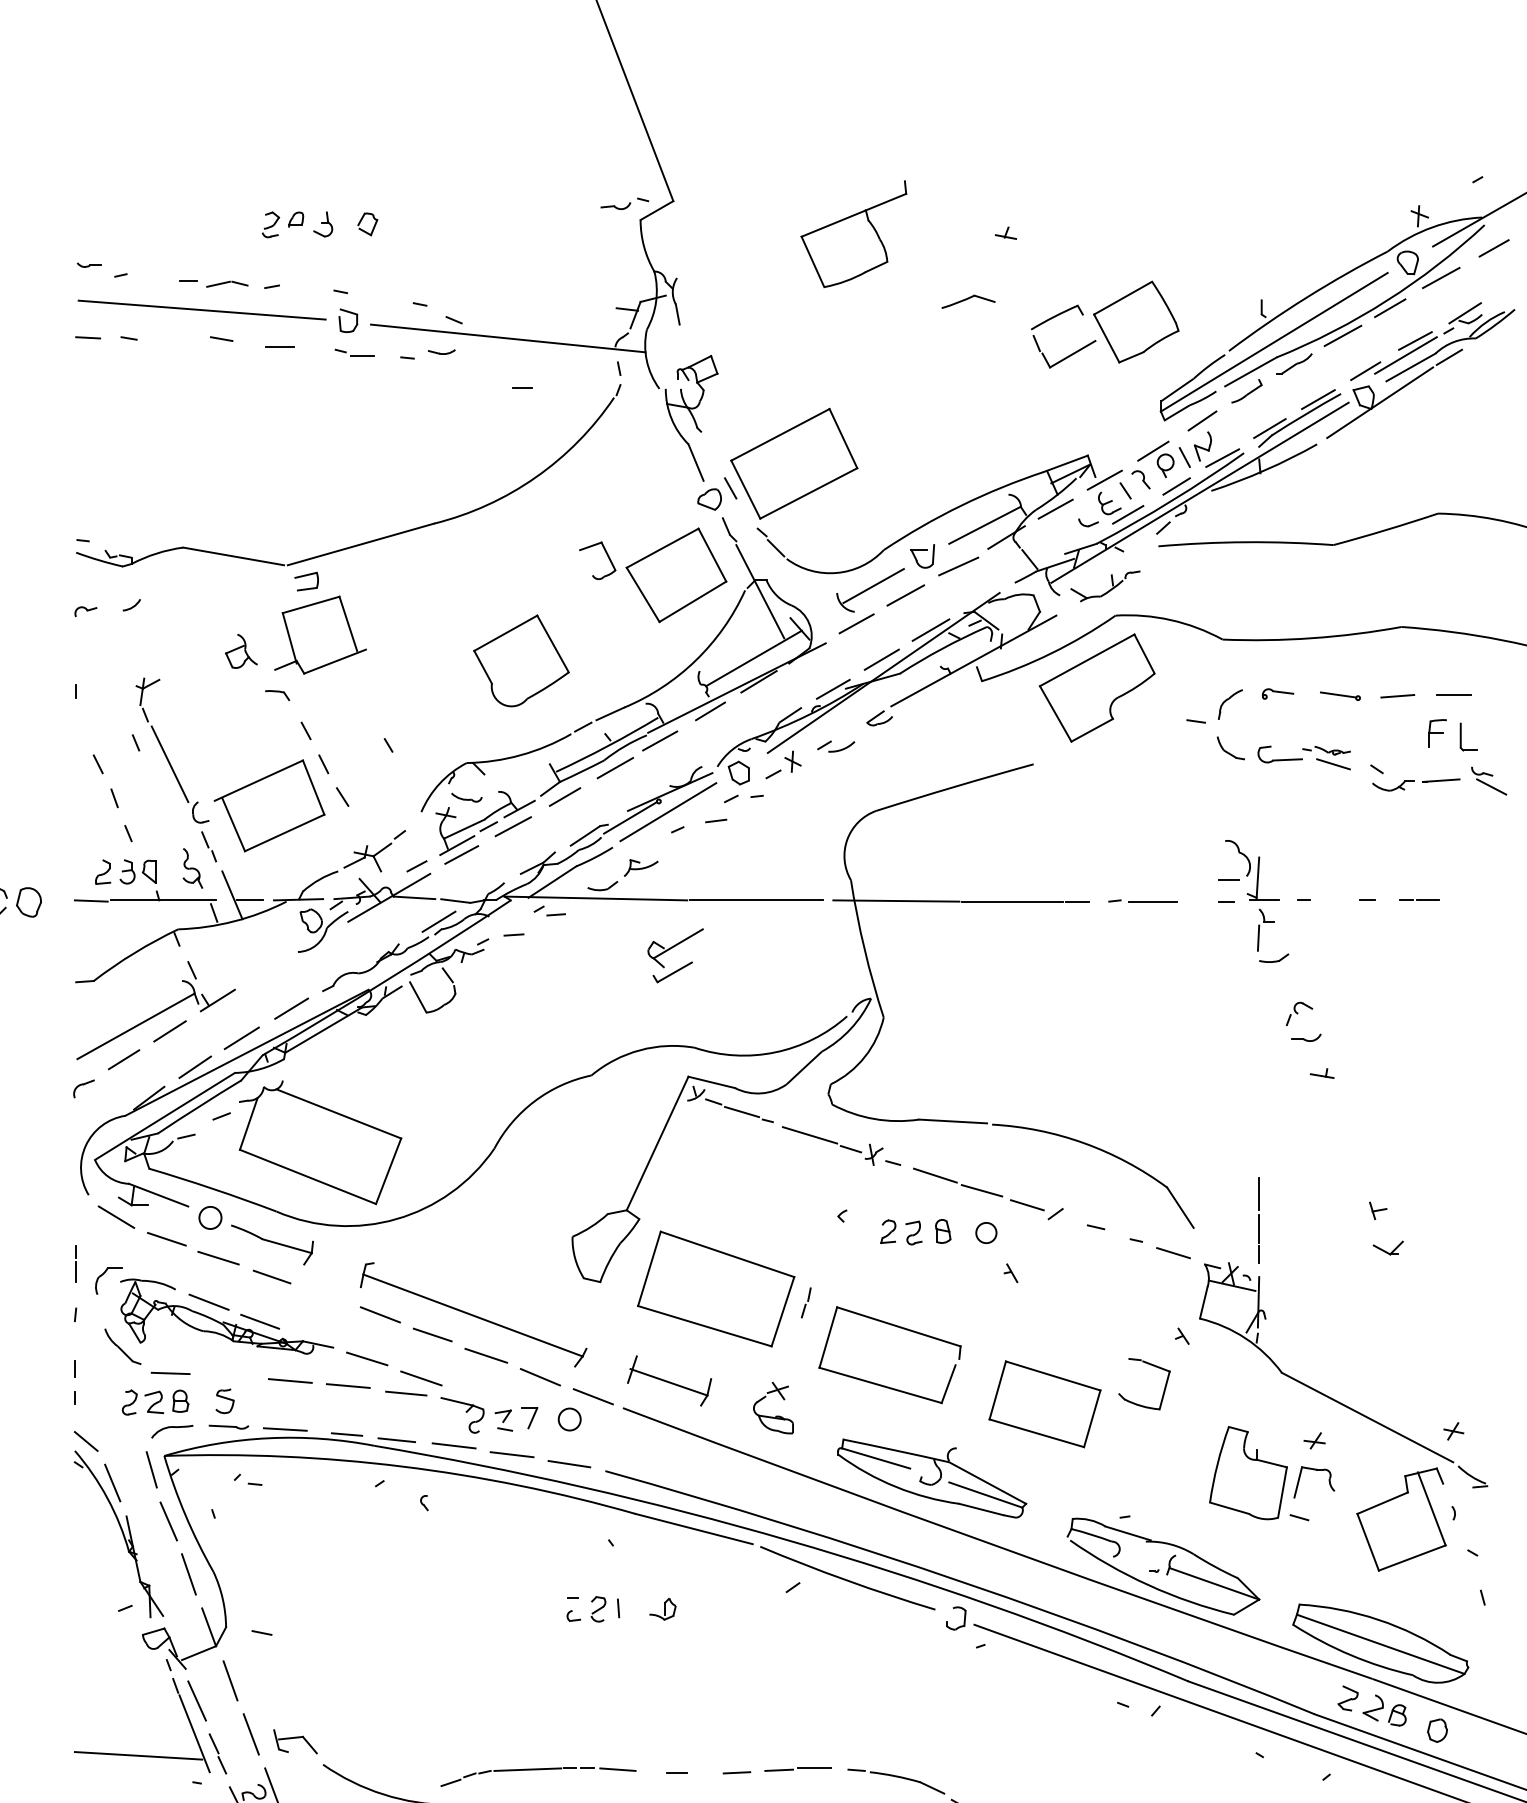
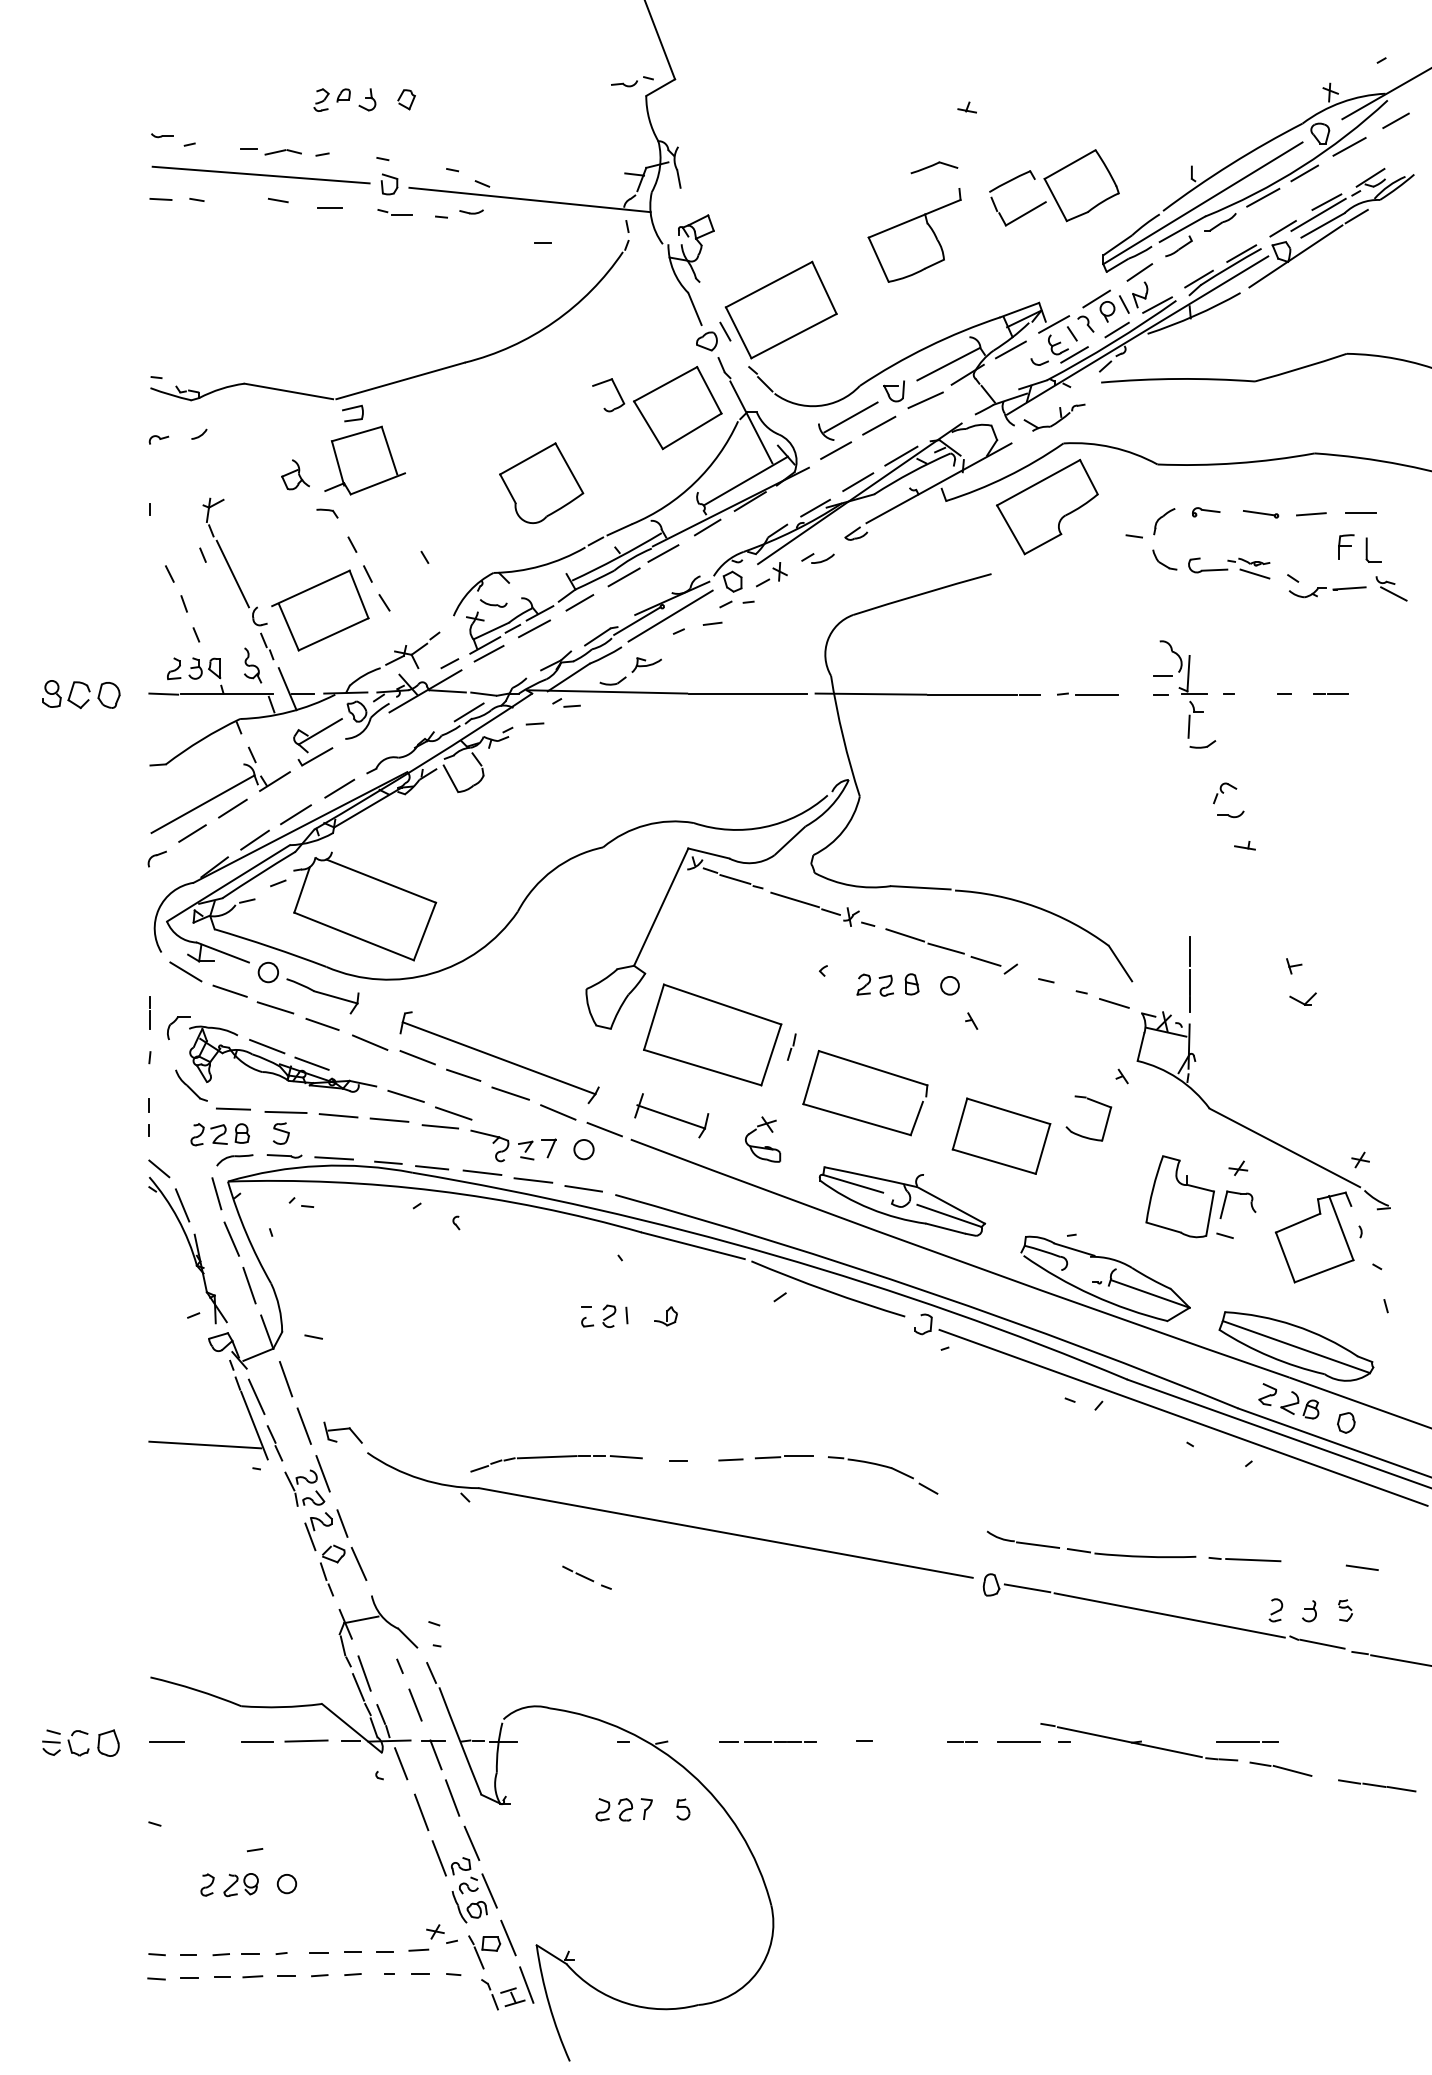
part: (853, 234) -> (914, 235), moved
part: (671, 949) -> (314, 736), moved
line: (326, 1297) -> (370, 1042), added
line: (229, 1377) -> (285, 1112), added

